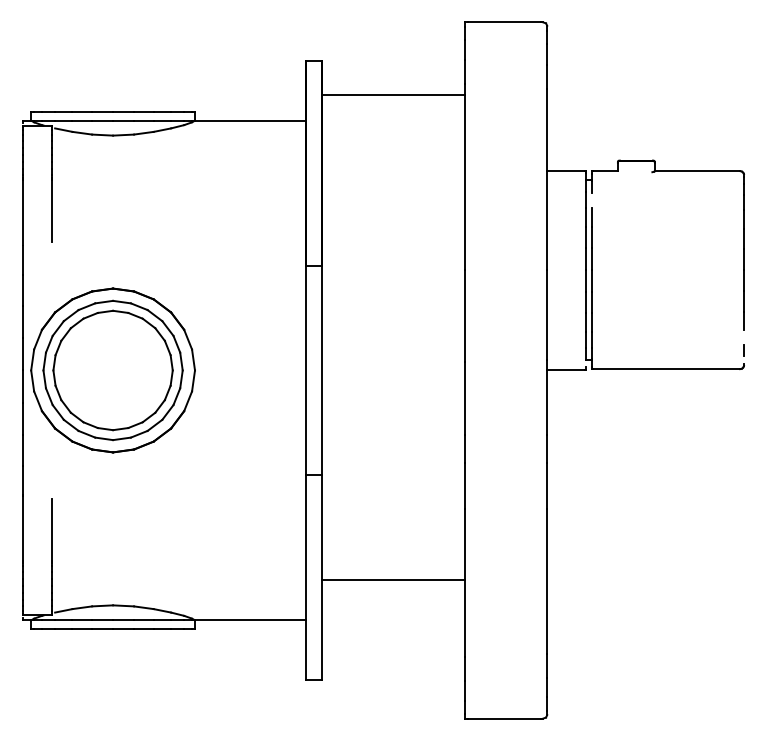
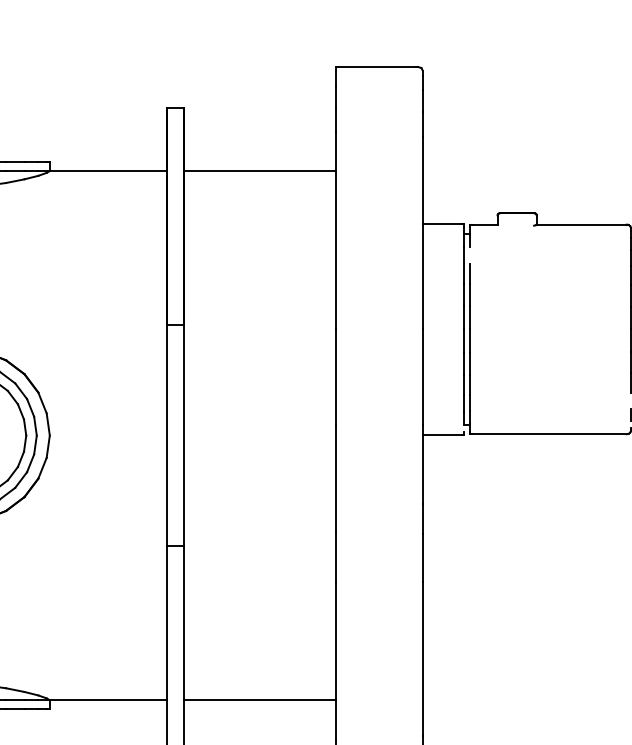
line: (393, 94) -> (259, 170), moved
line: (393, 580) -> (259, 700), moved

